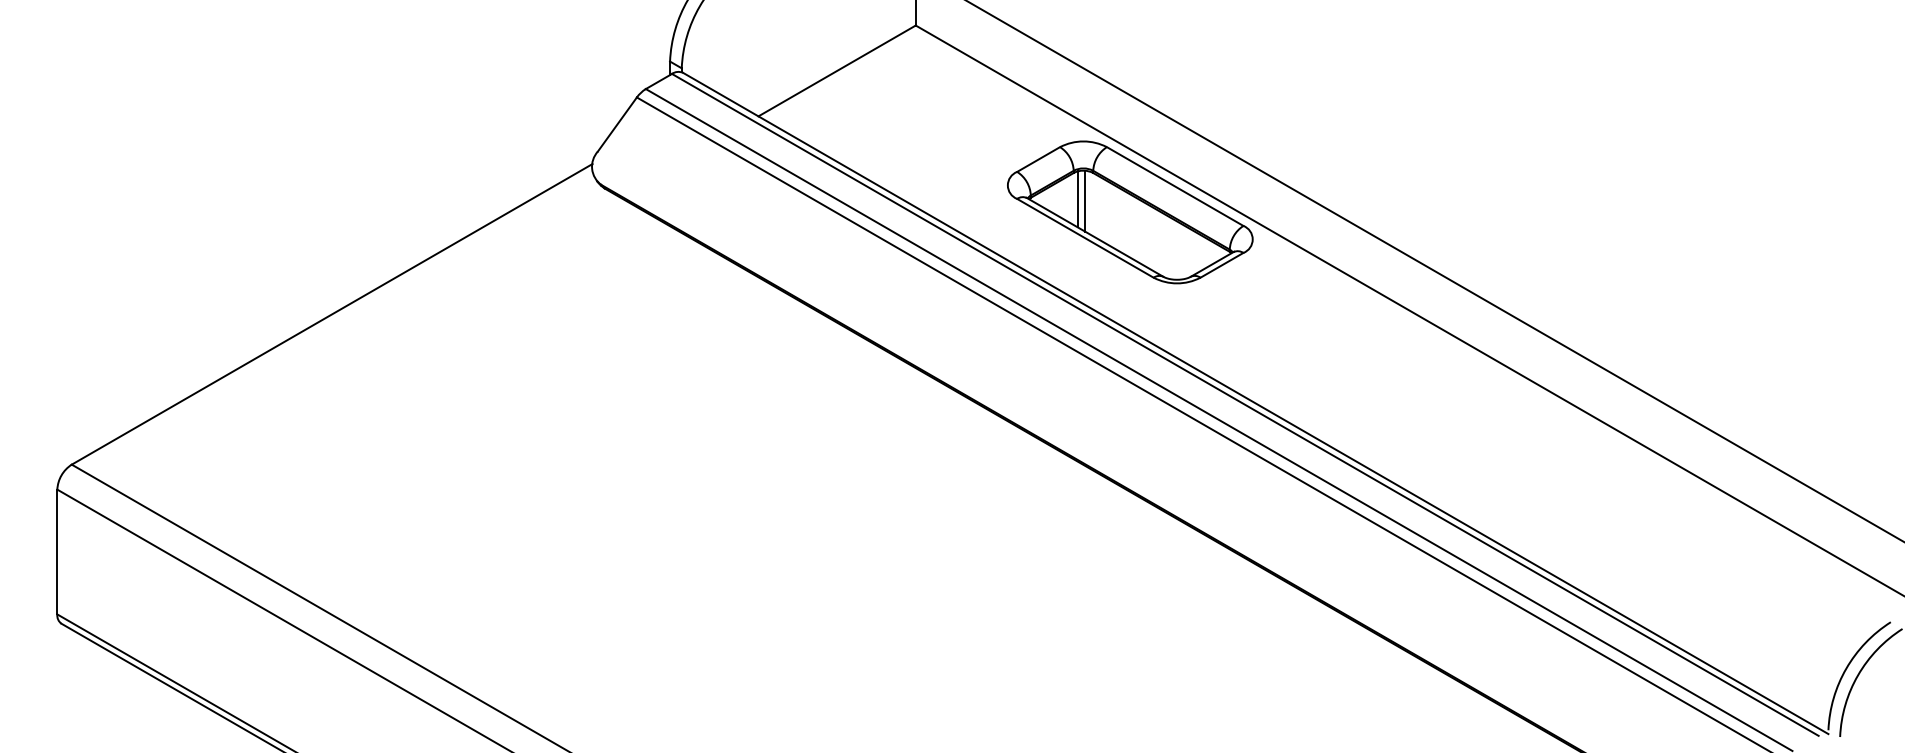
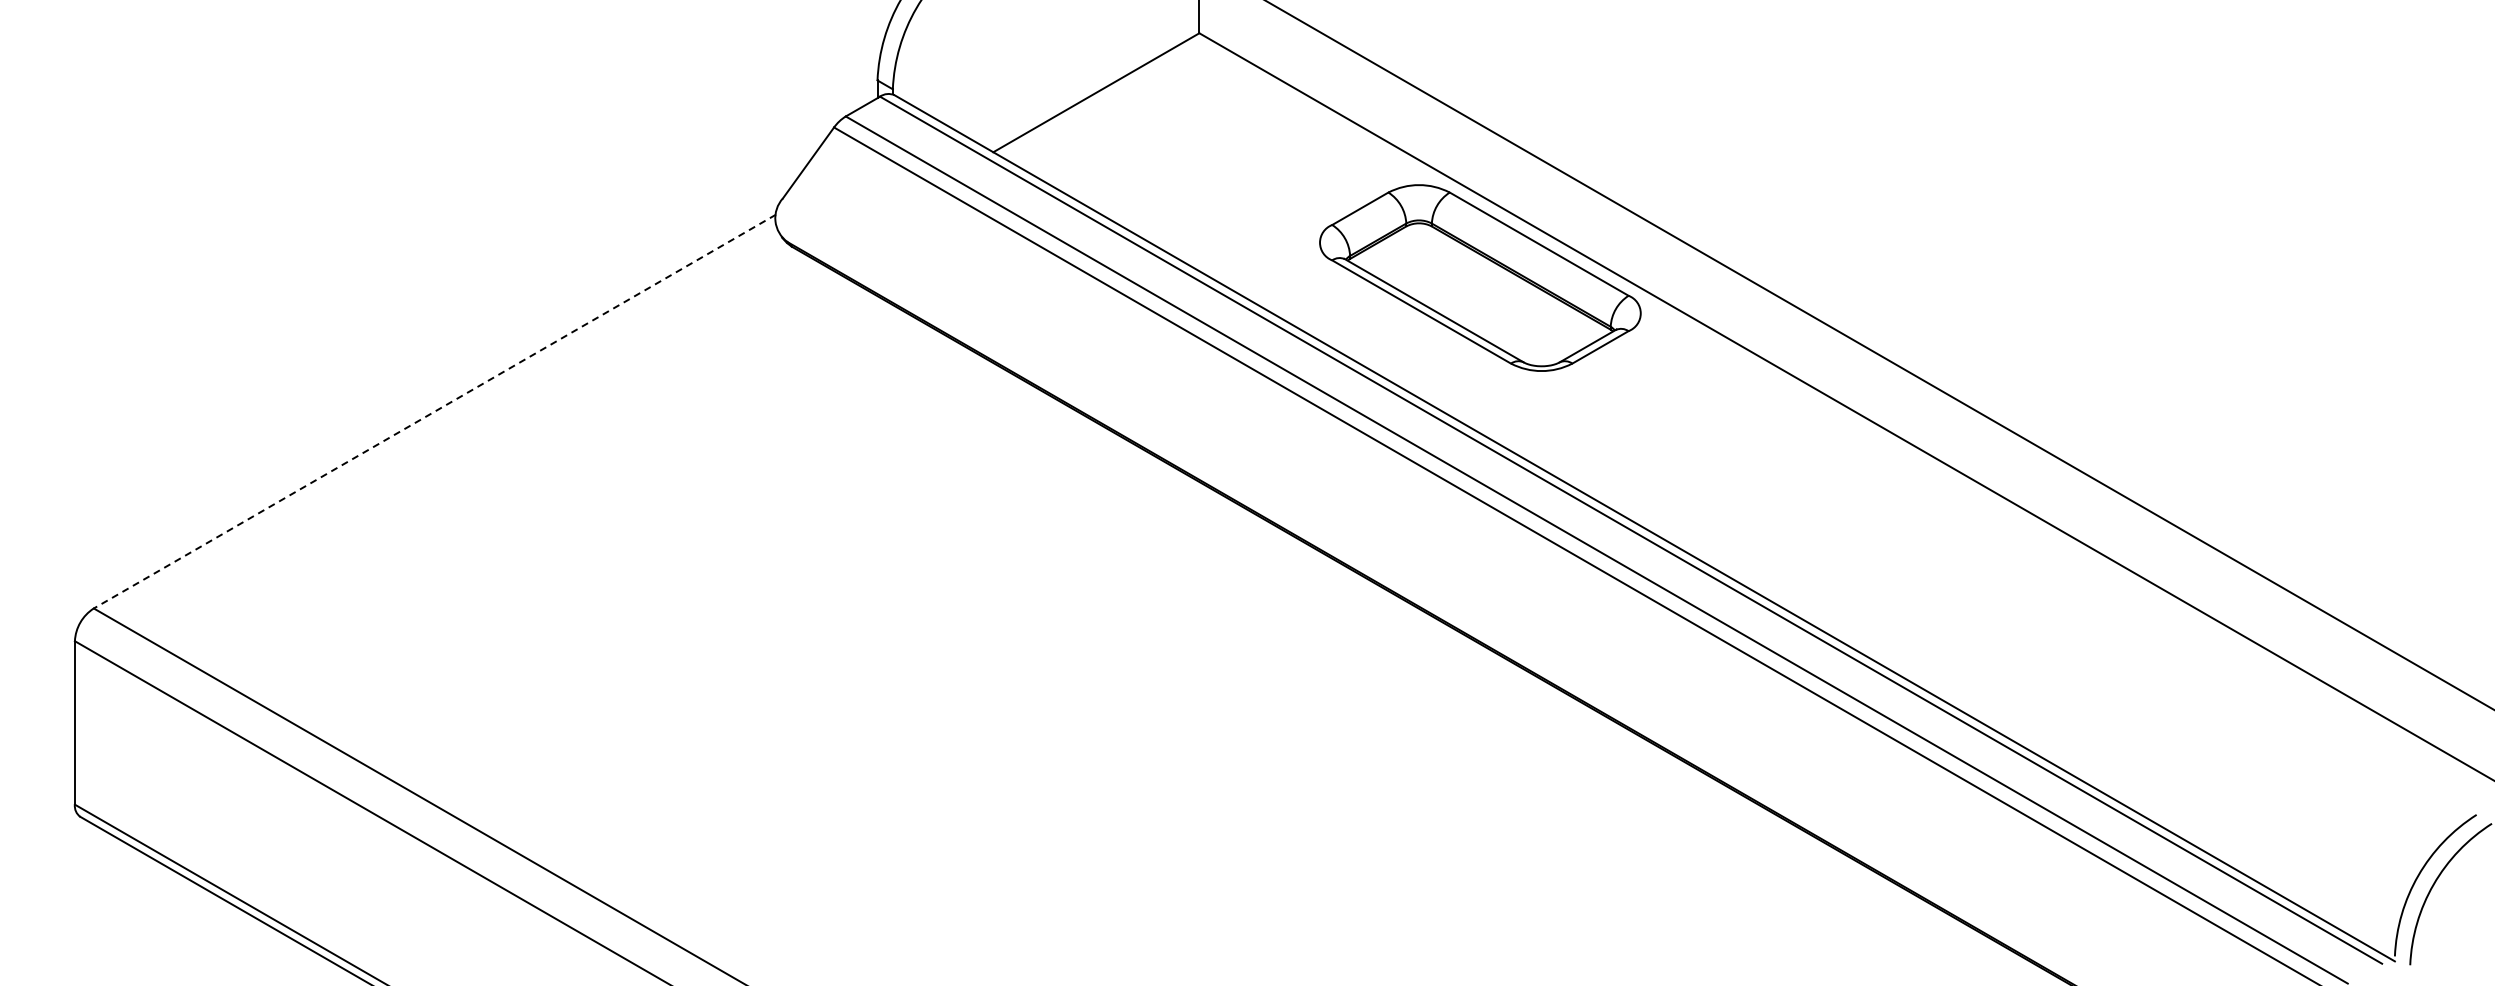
line: (1077, 199) -> (1411, 260), removed
line: (1085, 201) -> (1421, 263), removed
line: (331, 314) -> (434, 411), solid -> dashed

